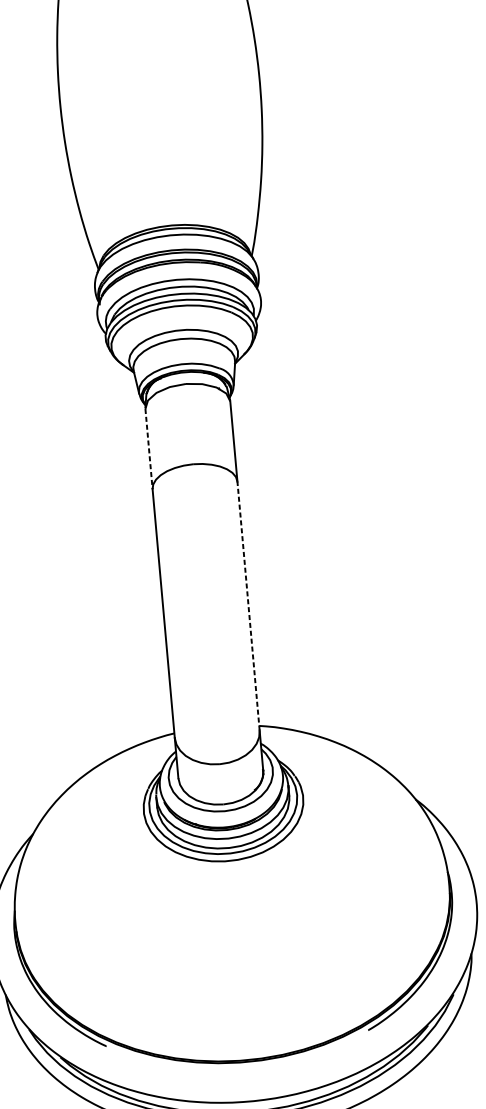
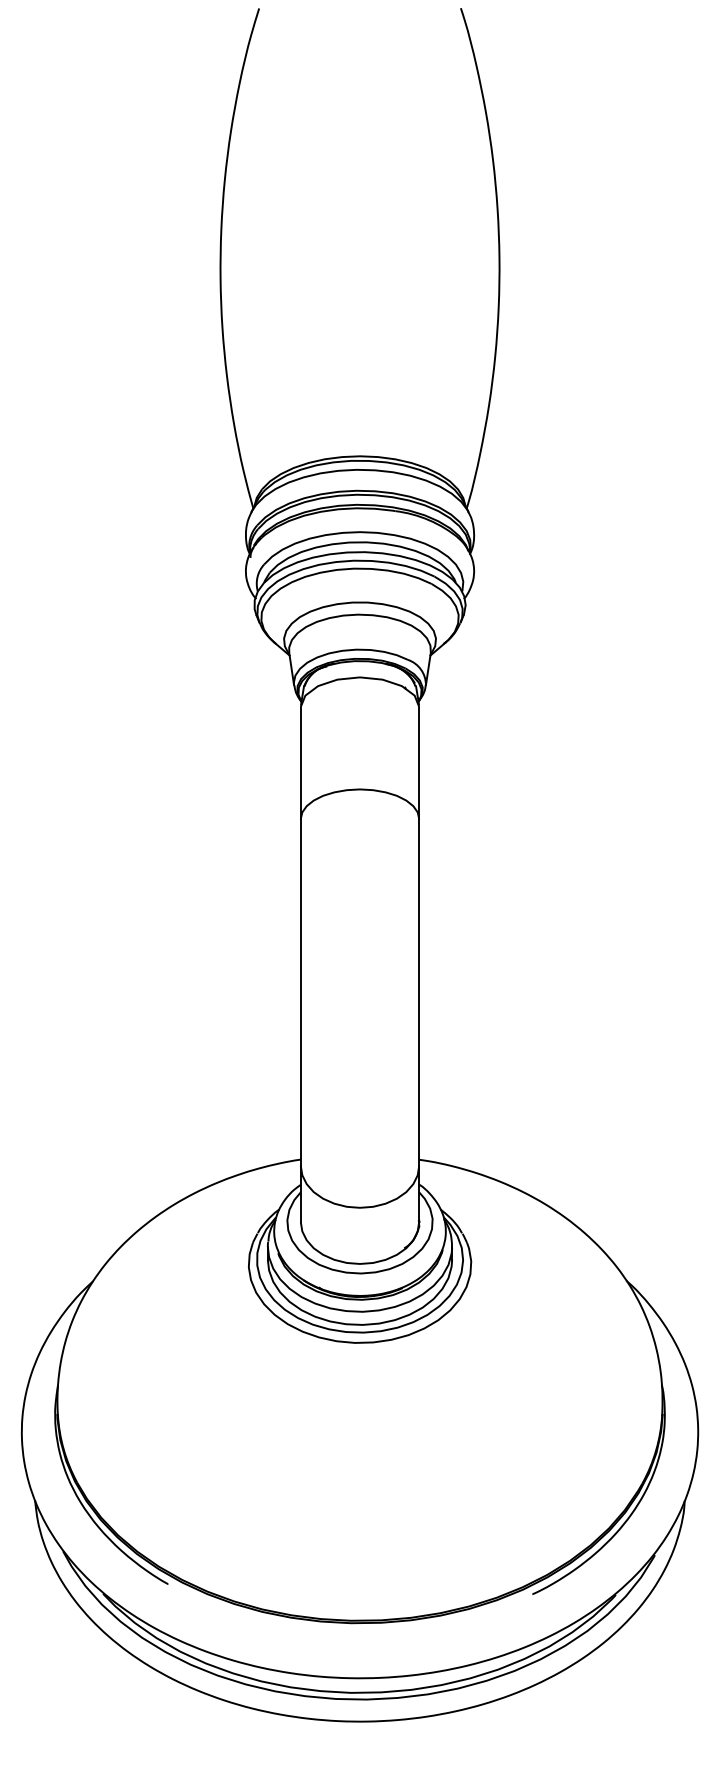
line: (148, 449) -> (300, 763), dashed -> solid
line: (248, 606) -> (419, 992), dashed -> solid

